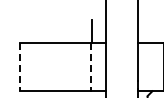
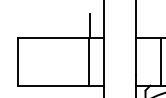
line: (20, 67) -> (18, 61), dashed -> solid
line: (91, 67) -> (89, 61), dashed -> solid

